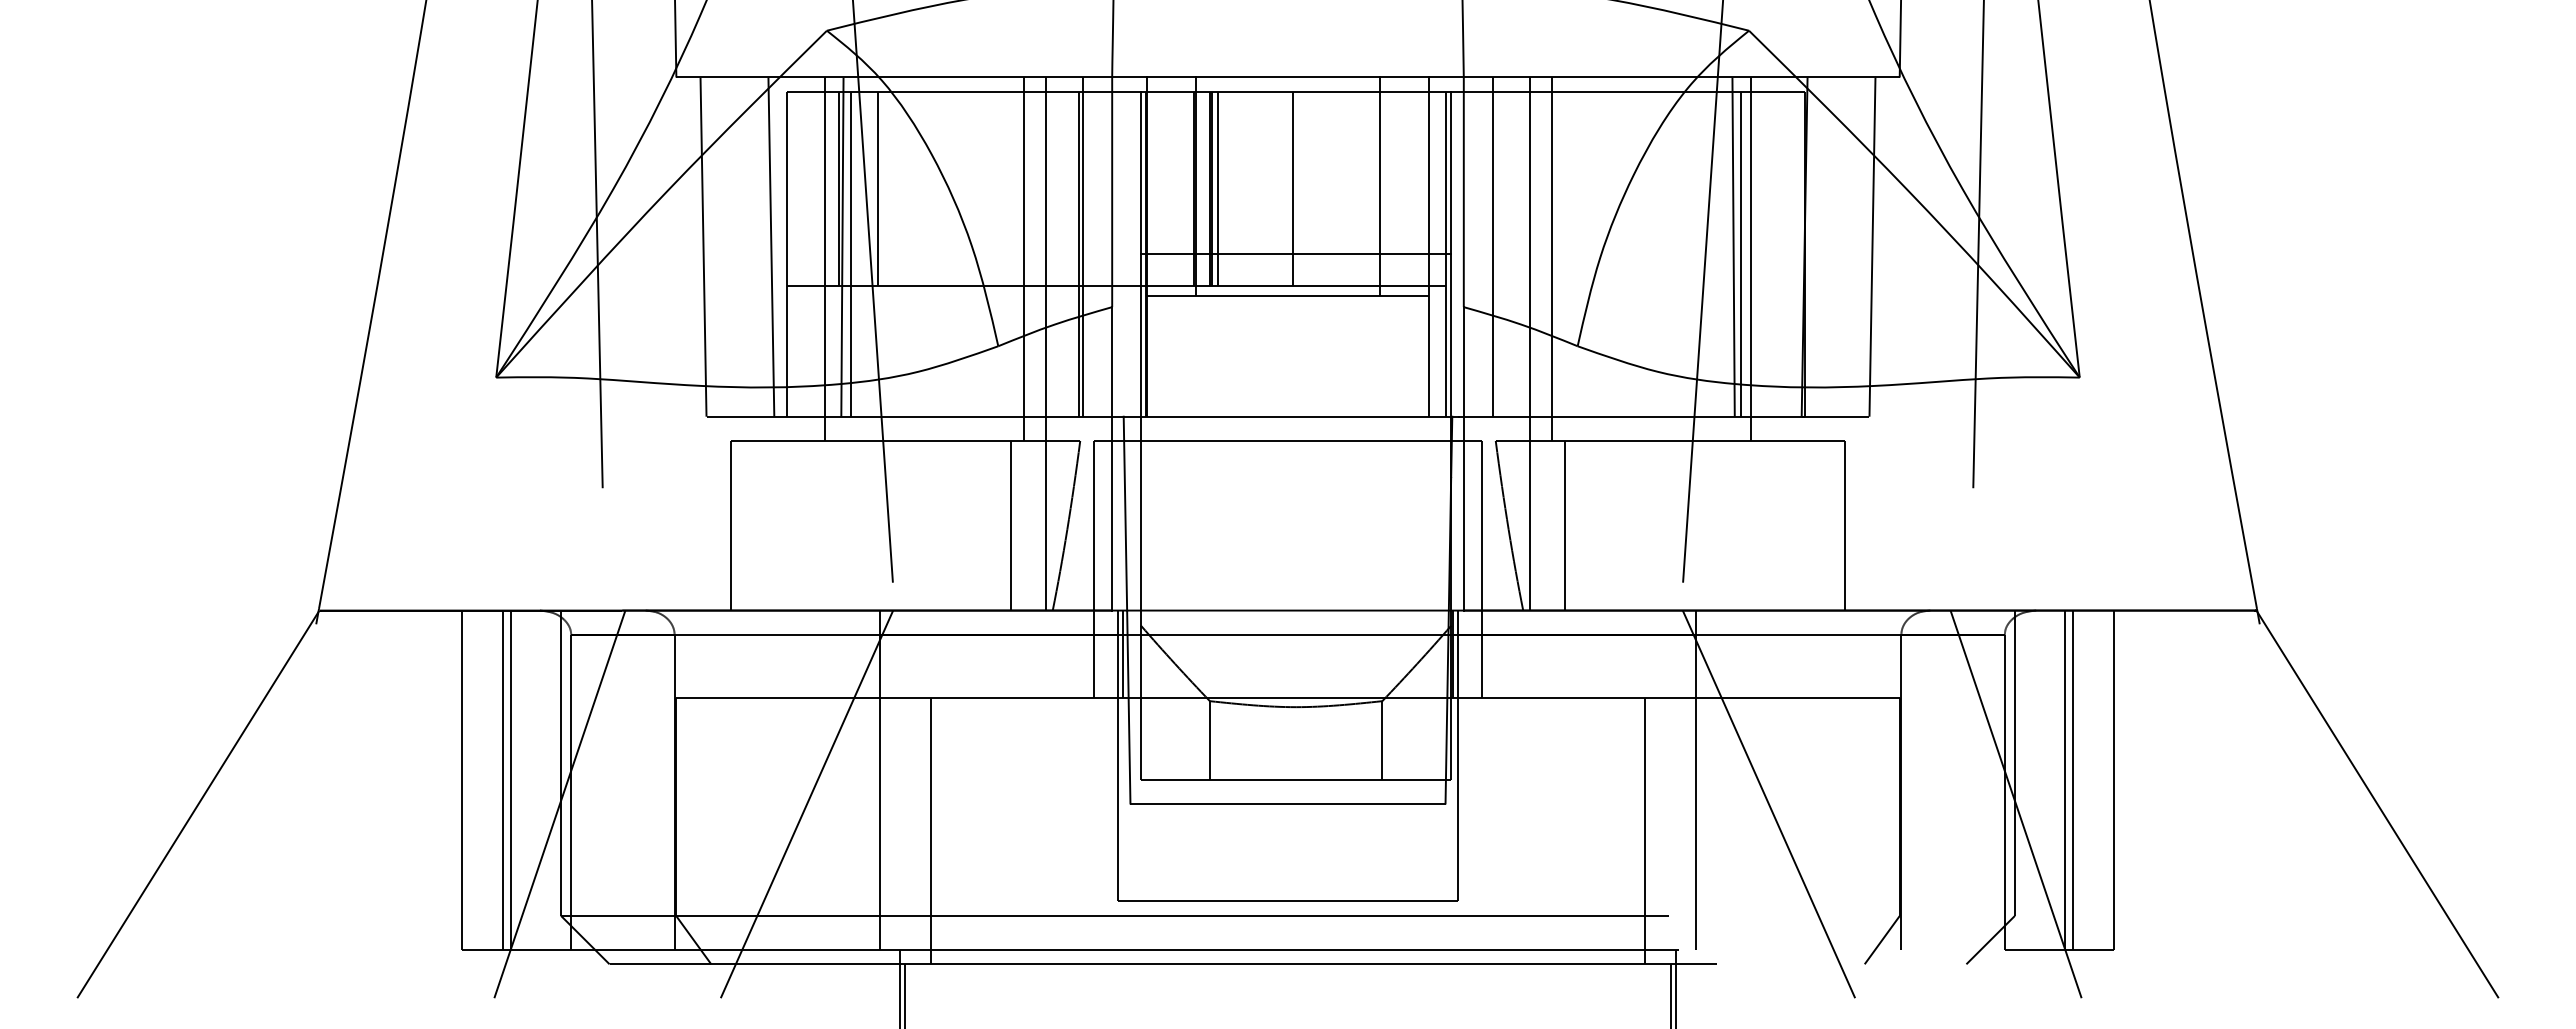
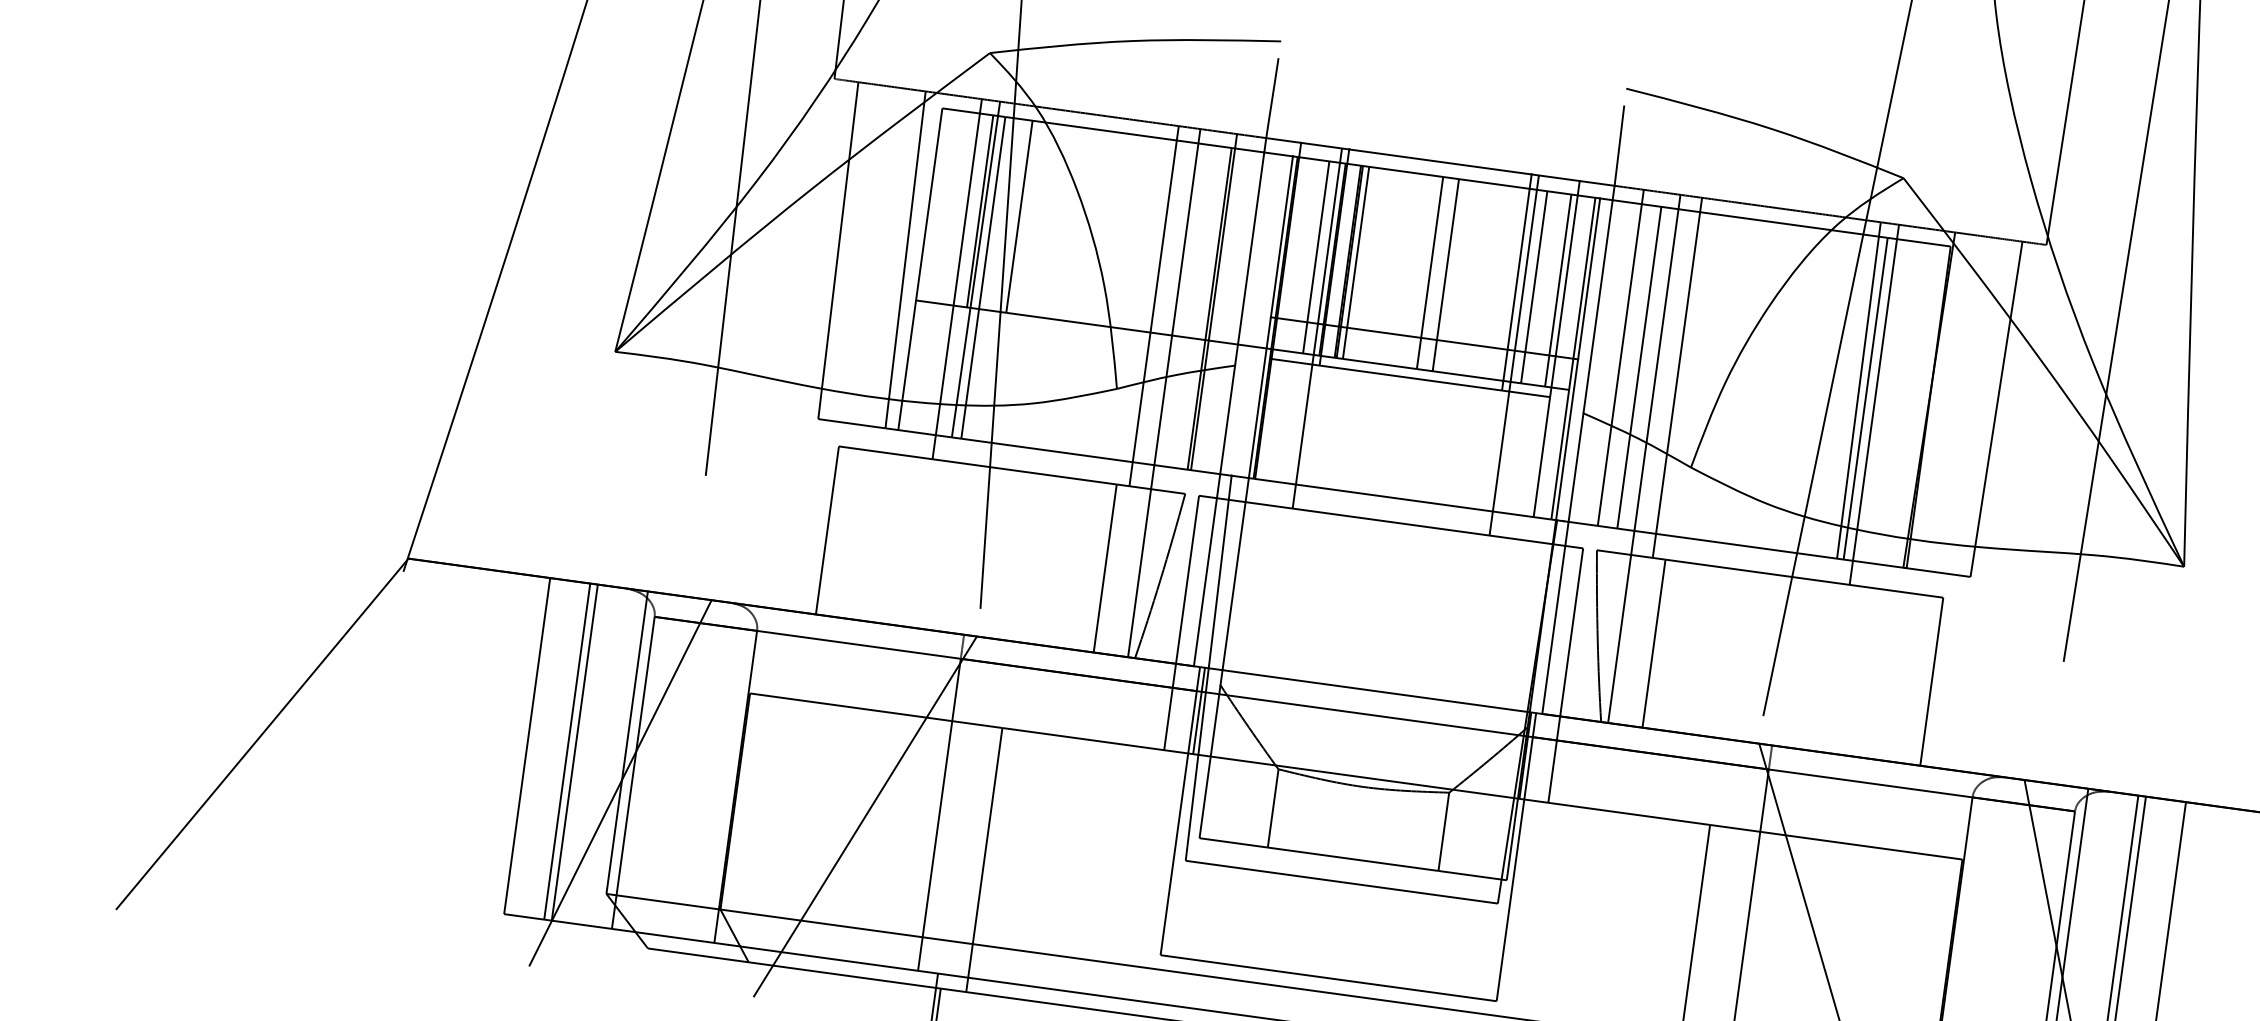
line: (1177, 188) -> (1315, 256), added
line: (1308, 188) -> (1445, 274), added
line: (1397, 188) -> (1533, 286), added
line: (1422, 188) -> (1558, 290), added
line: (1512, 254) -> (1638, 367), added
line: (1188, 258) -> (1317, 327), added
line: (1387, 258) -> (1514, 354), added

